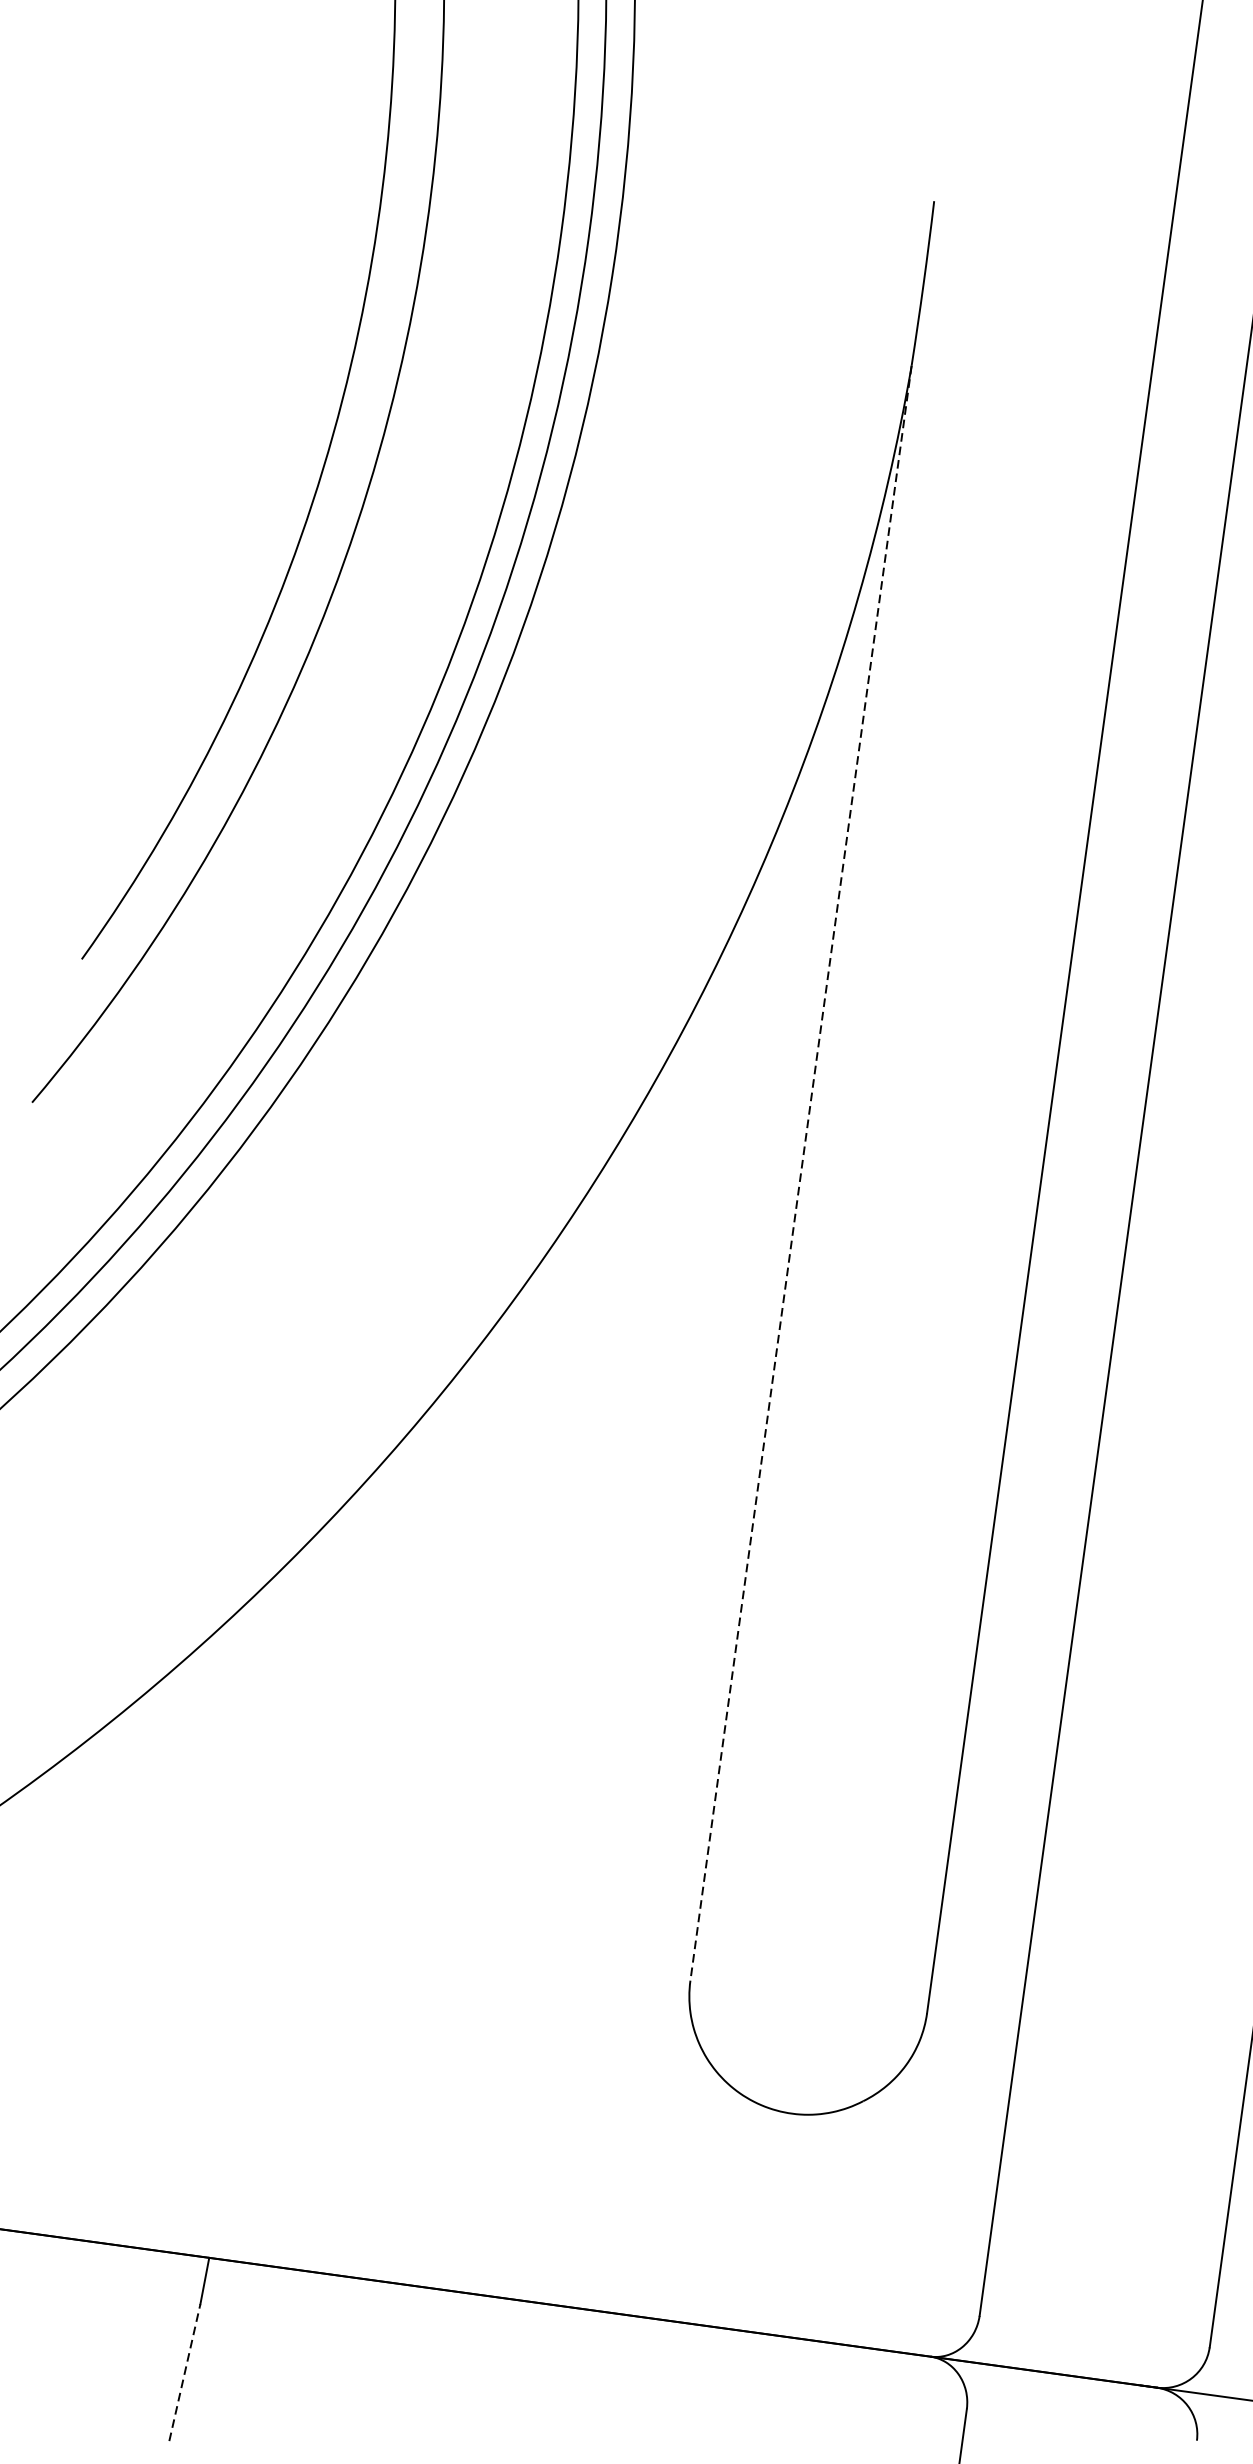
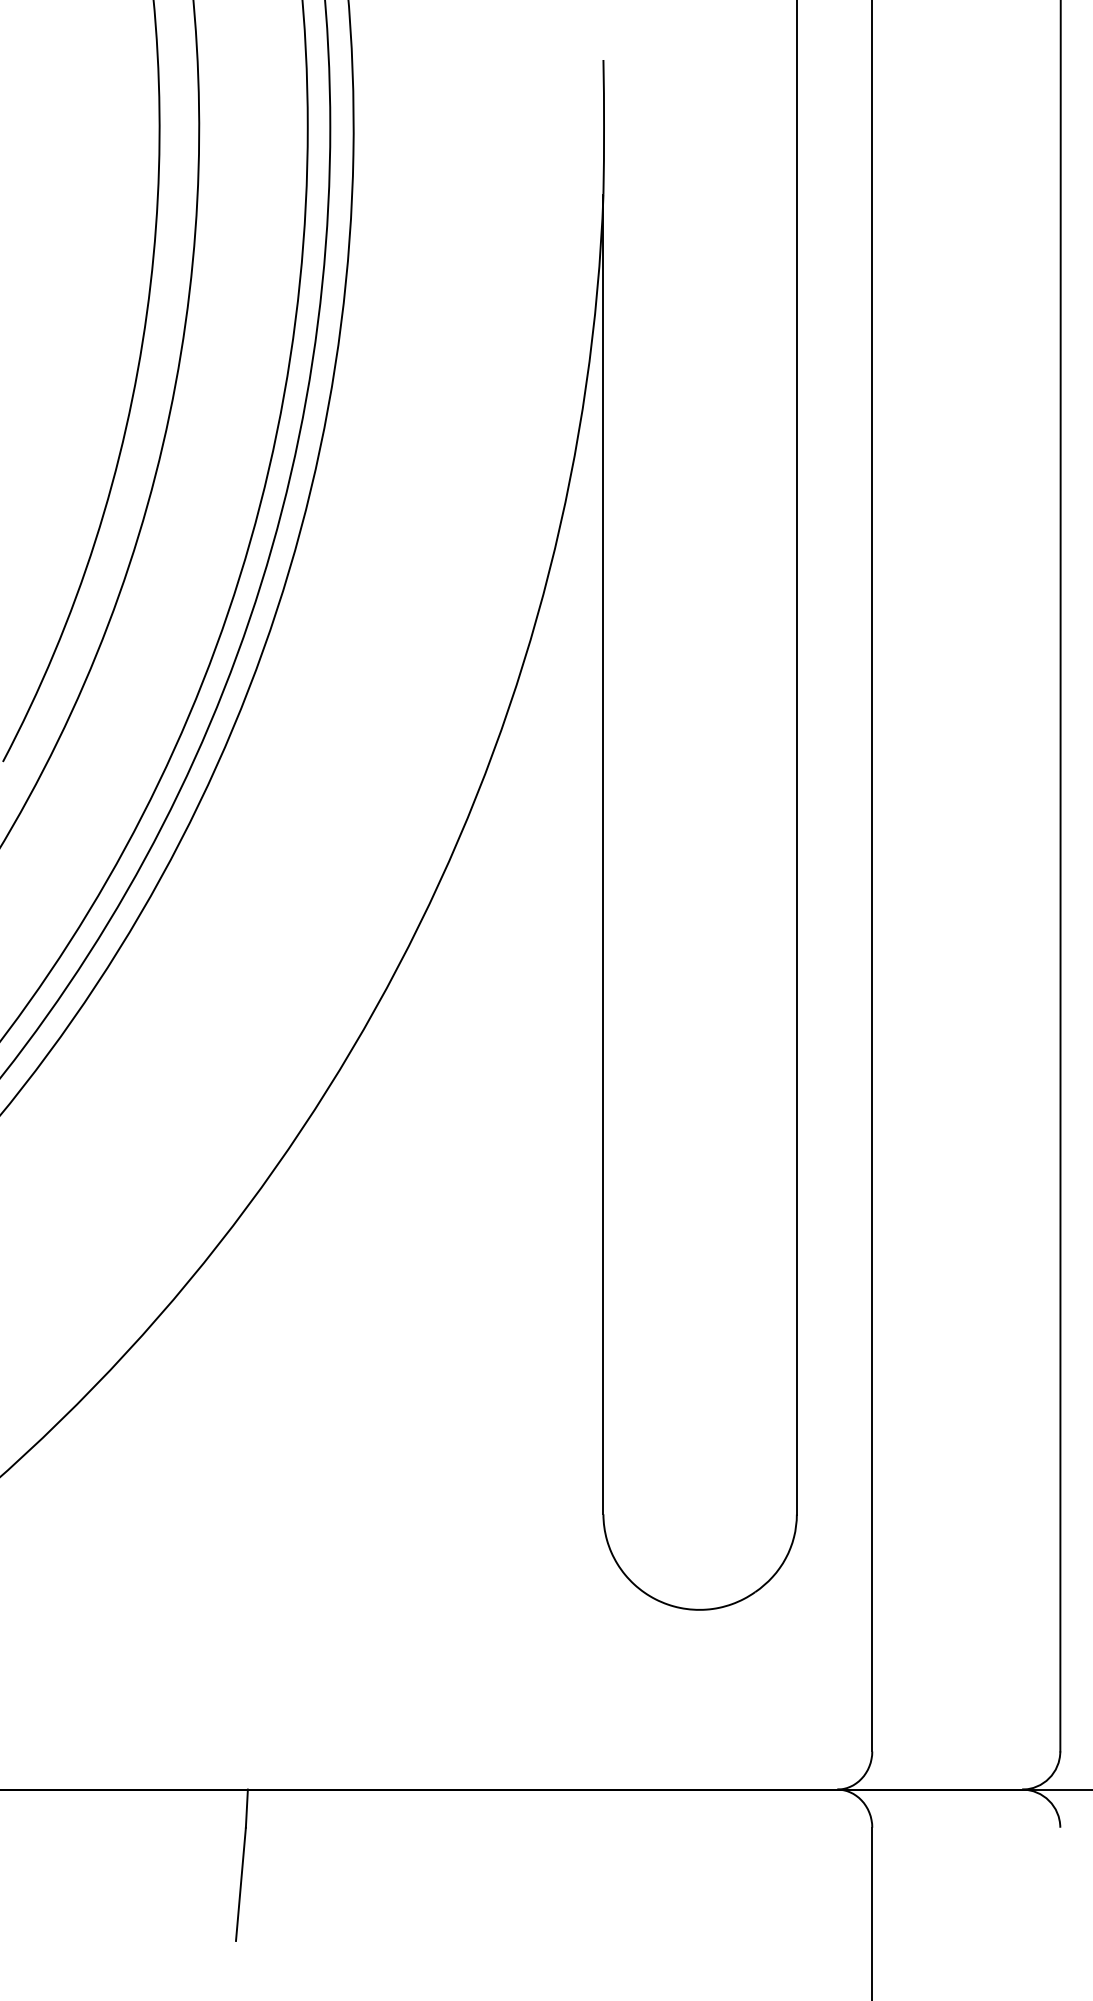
line: (801, 1173) -> (603, 854), dashed -> solid
line: (184, 2372) -> (240, 1884), dashed -> solid

